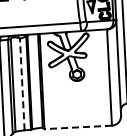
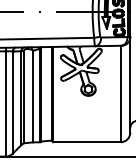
line: (22, 84) -> (33, 96), dashed -> solid
line: (77, 127) -> (86, 142), dashed -> solid

